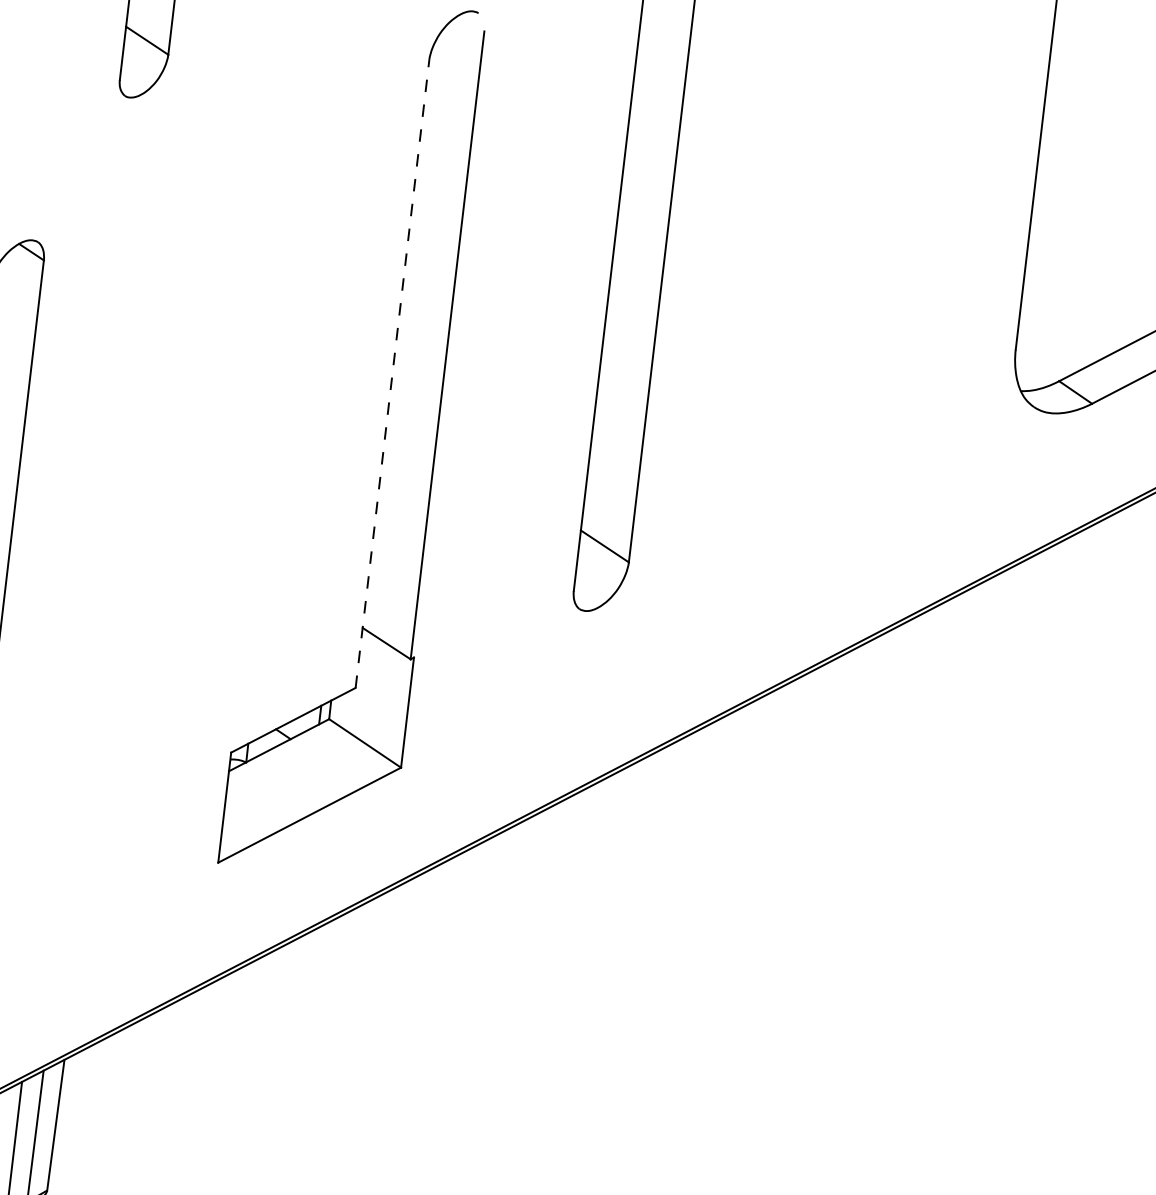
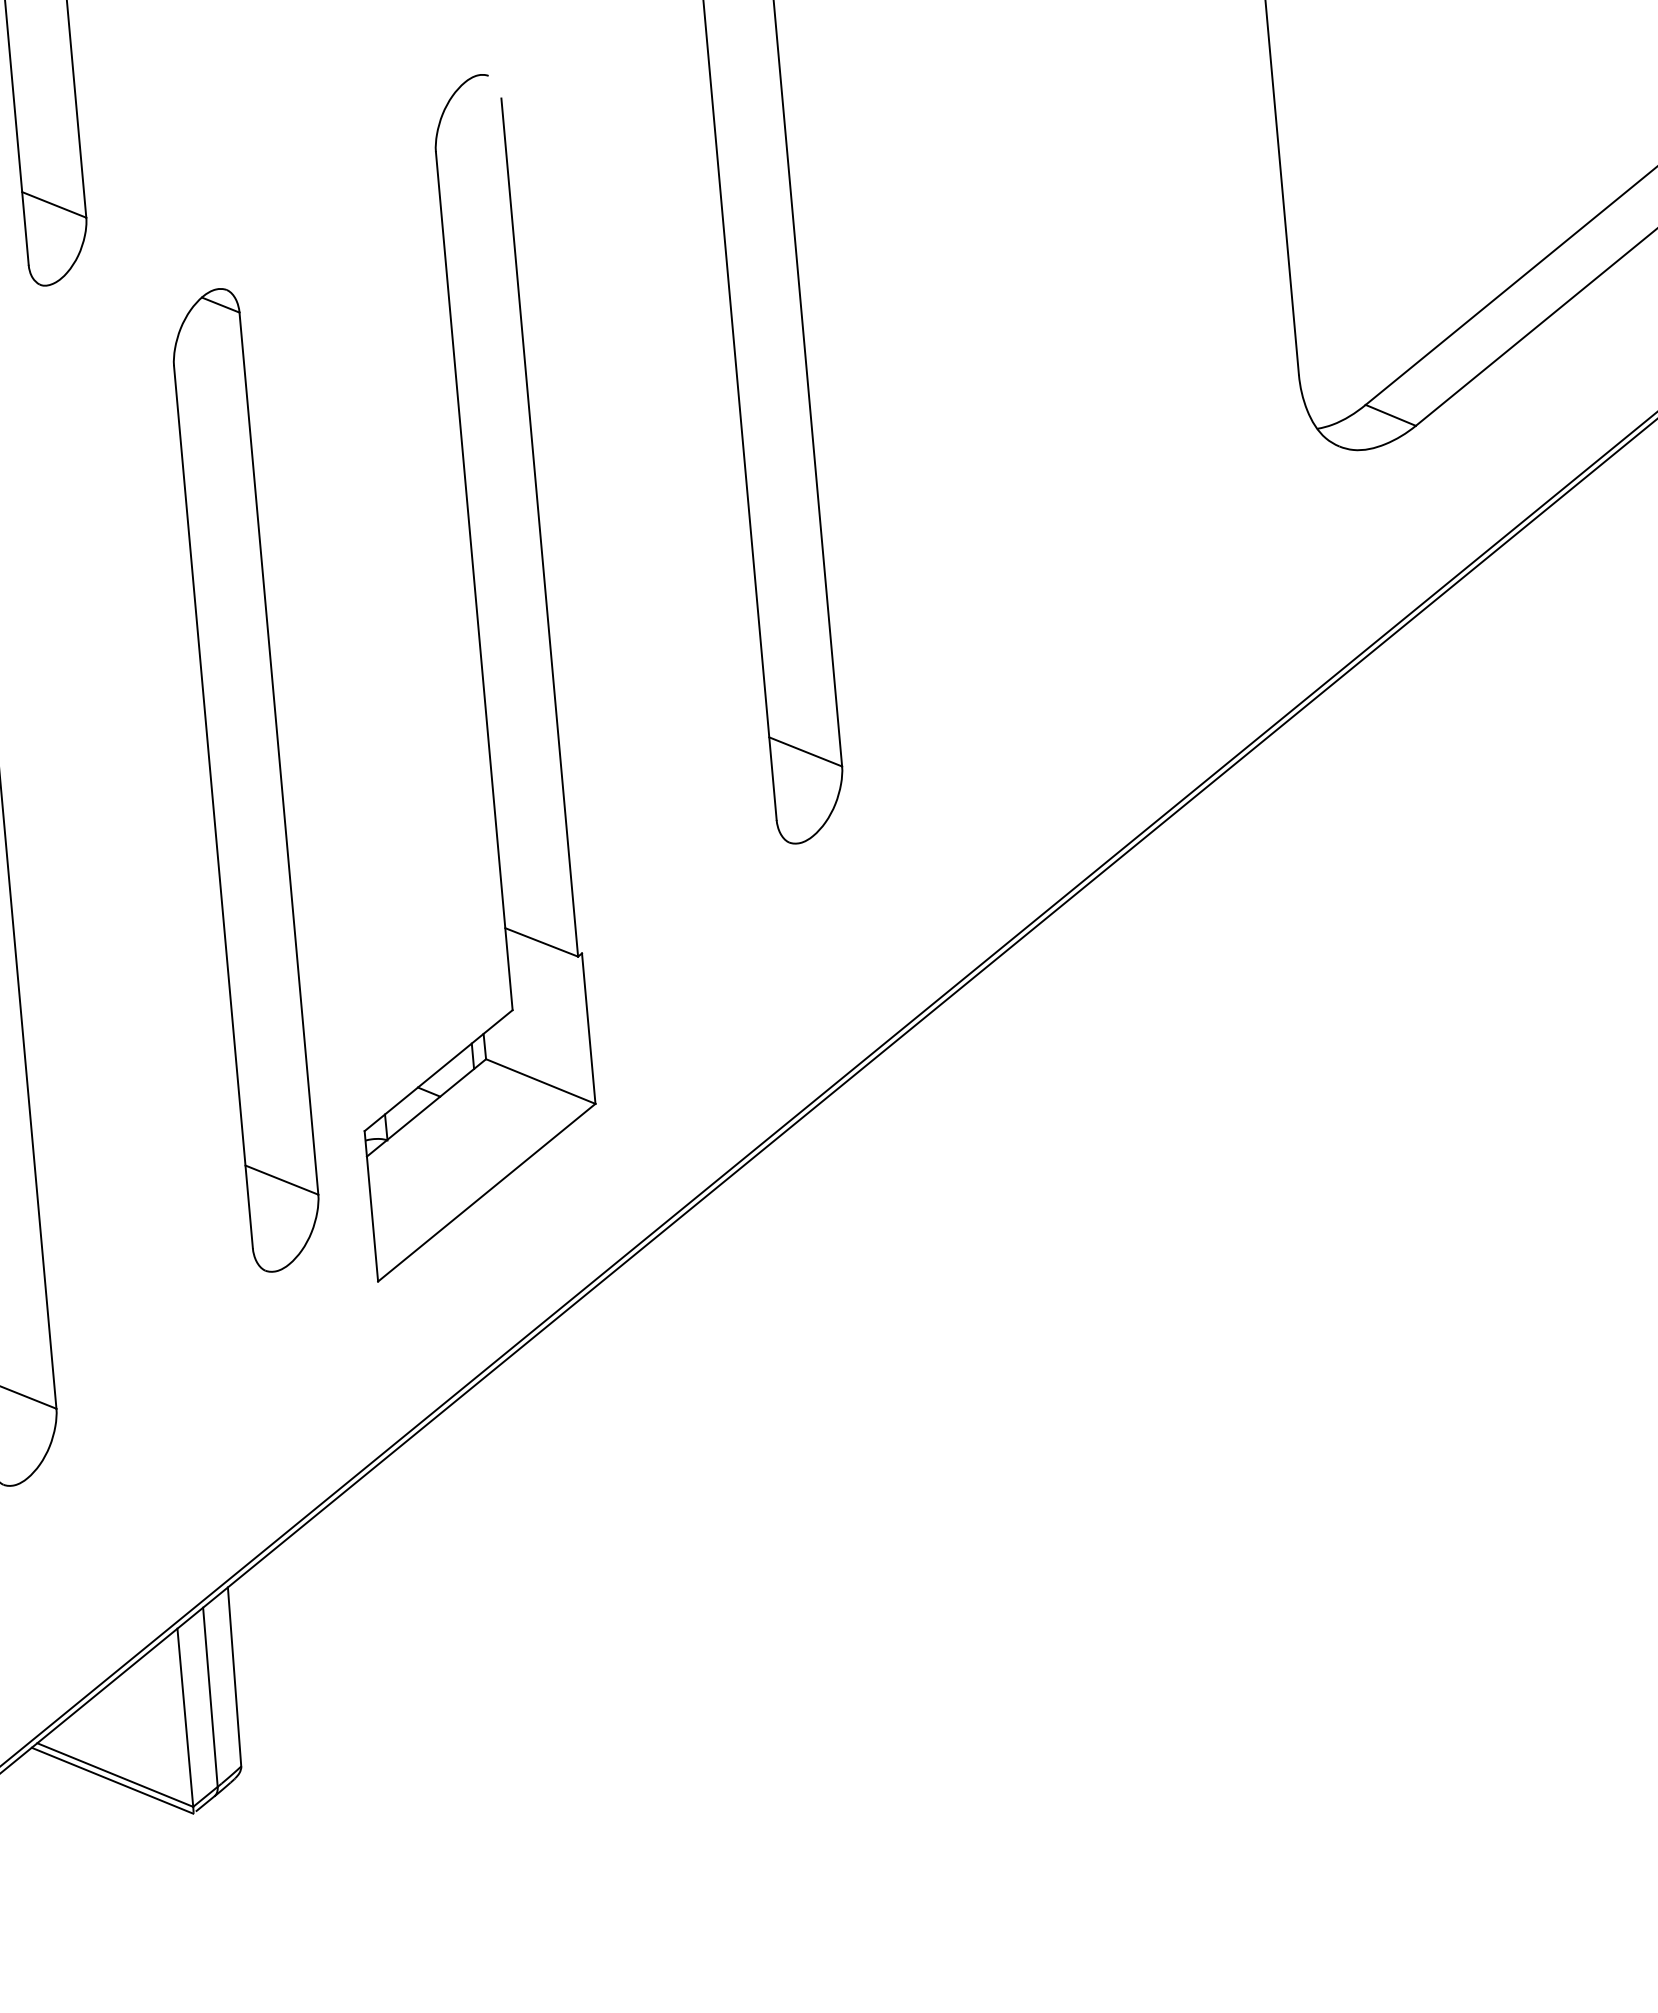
line: (392, 374) -> (474, 581), dashed -> solid
part: (198, 482) -> (245, 780), added

